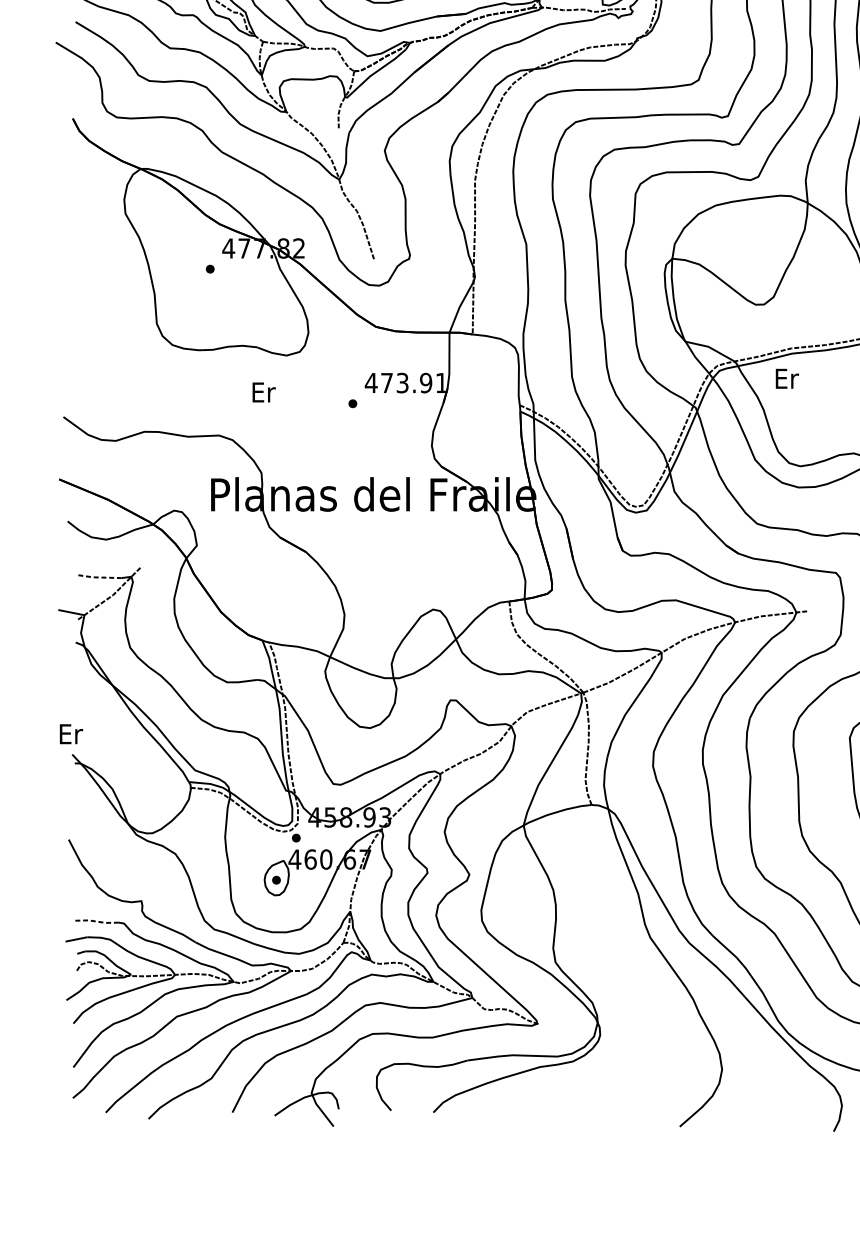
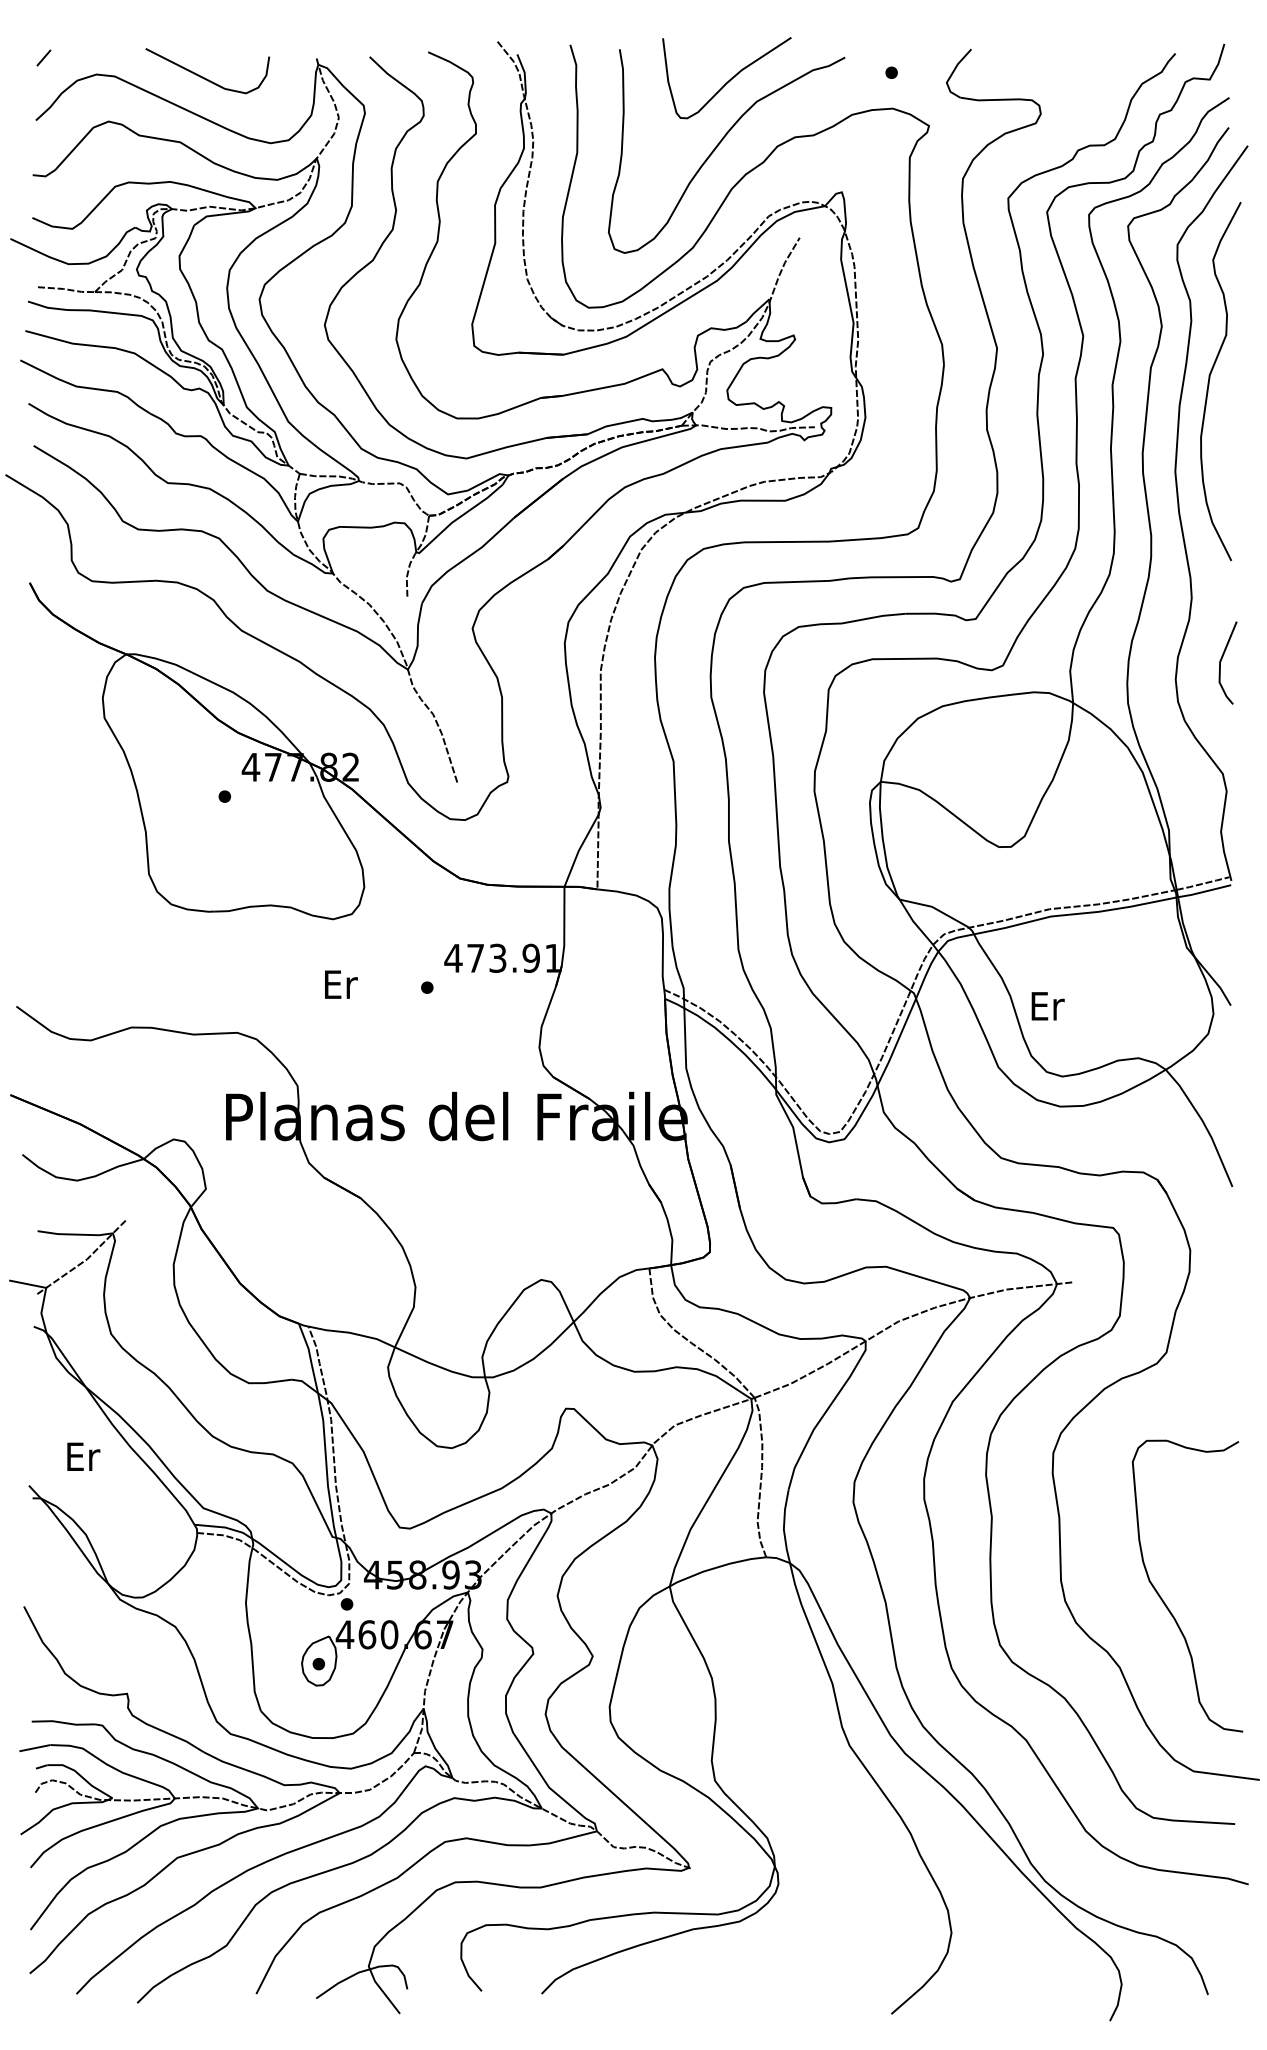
text: (786, 378) -> (1047, 1006), moved
text: (264, 392) -> (341, 984), moved
line: (99, 577) -> (67, 1234), dashed -> solid
text: (71, 733) -> (83, 1456), moved
line: (96, 921) -> (63, 1722), dashed -> solid

